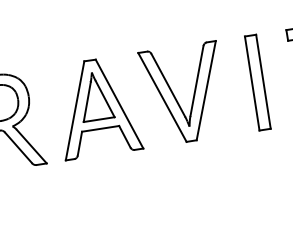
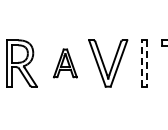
line: (264, 81) -> (147, 63), solid -> dashed
line: (251, 83) -> (141, 63), solid -> dashed
part: (97, 107) -> (65, 63), size x0.6

